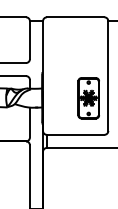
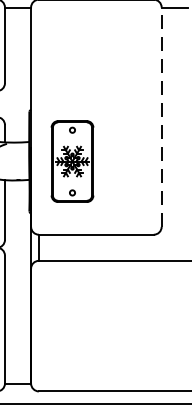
line: (108, 76) -> (161, 118), solid -> dashed
part: (88, 98) -> (72, 161), moved

